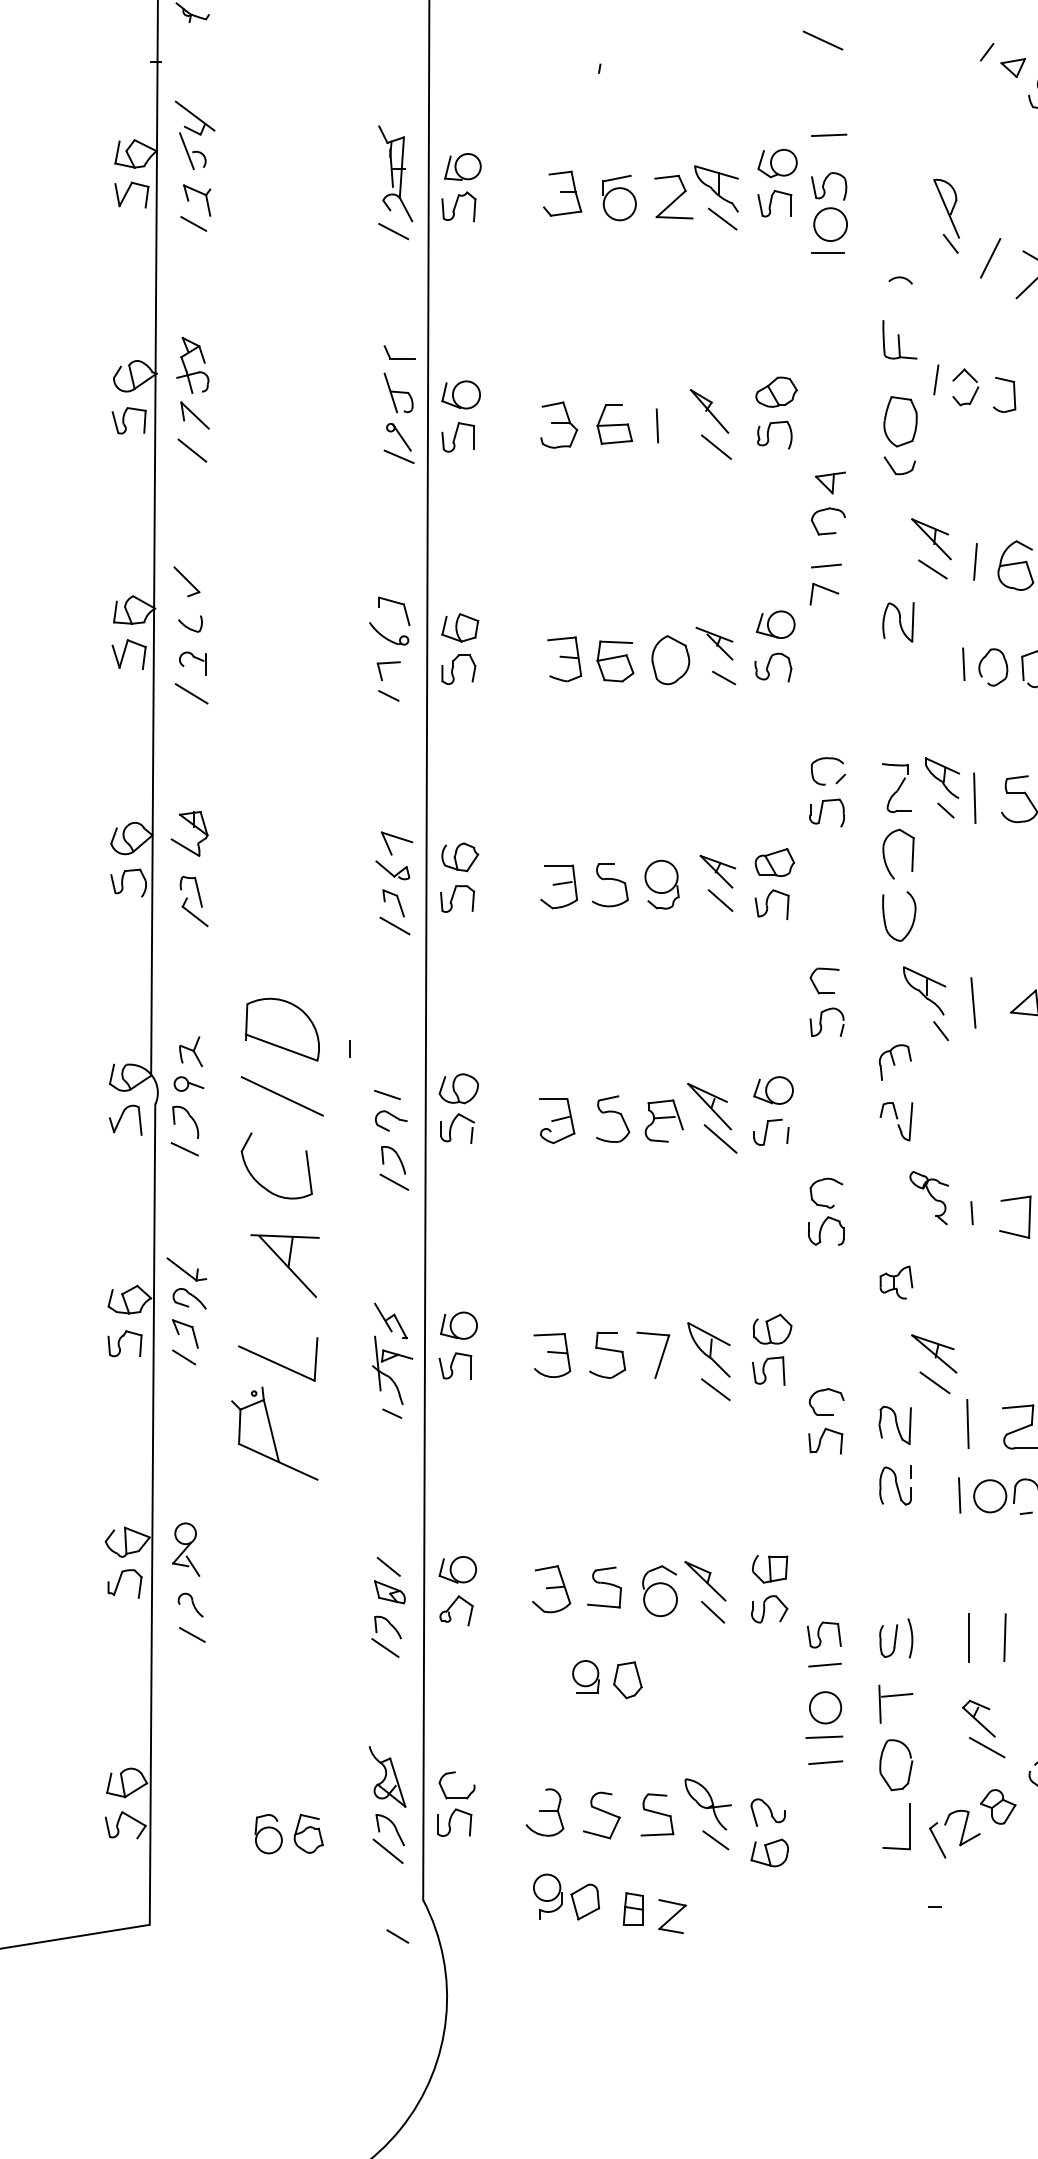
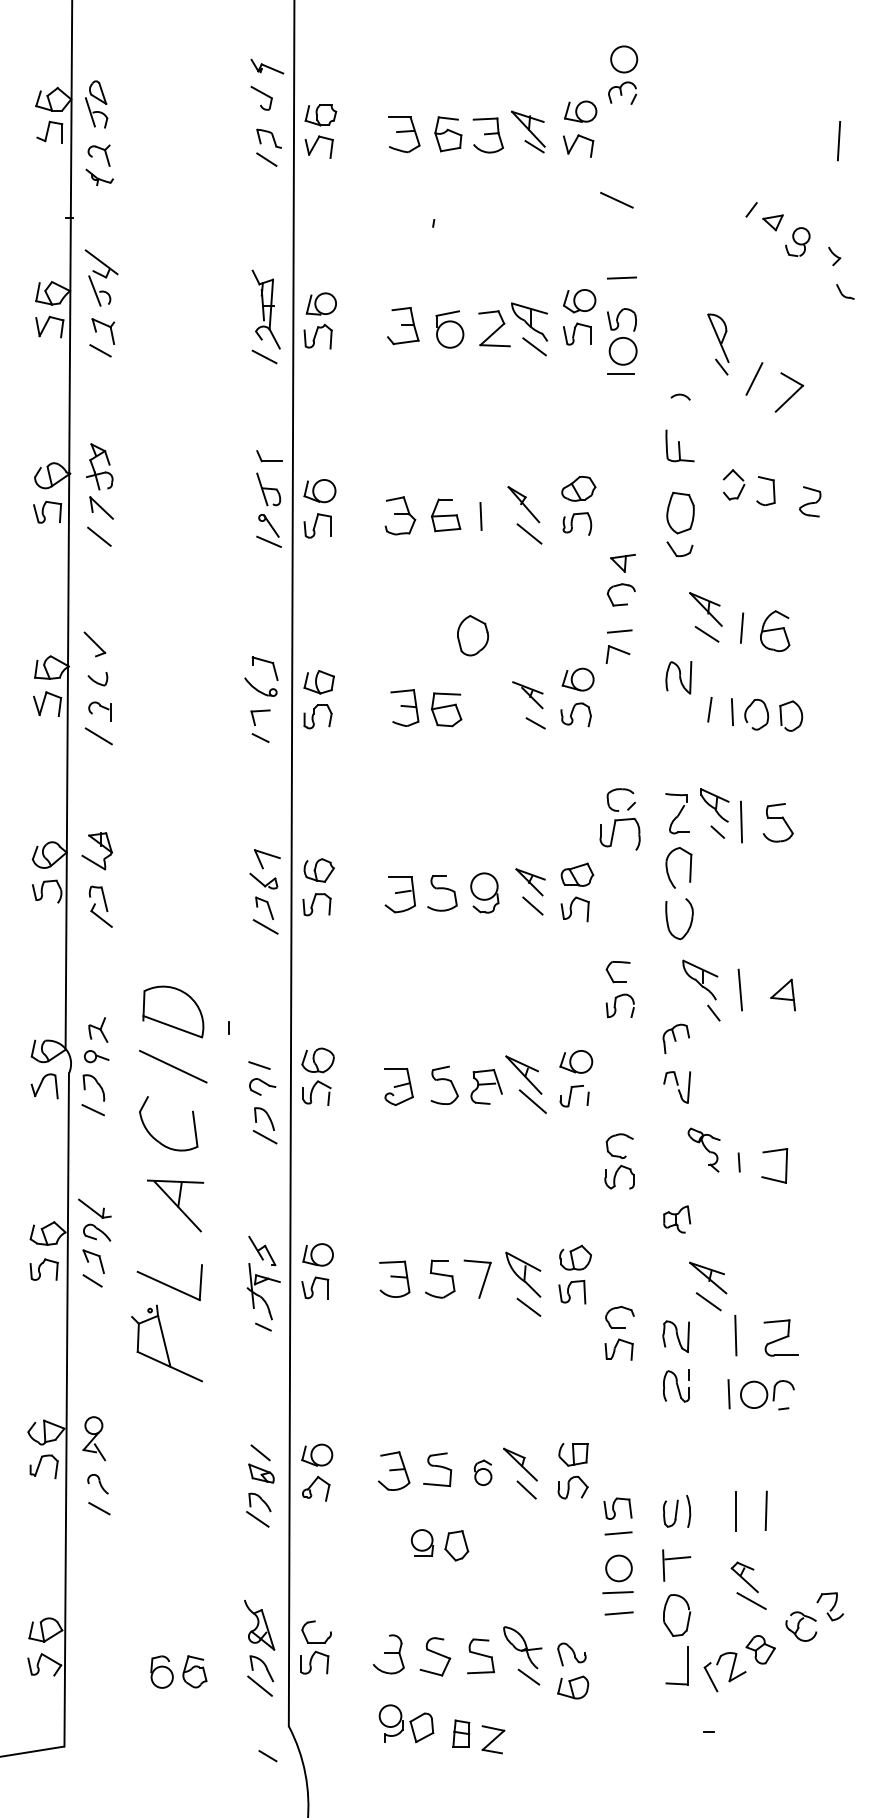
line: (935, 379) -> (709, 709), moved
part: (671, 659) -> (473, 635), moved
part: (827, 812) -> (620, 833), size x1.4
part: (659, 1590) -> (482, 1472), size x0.6

